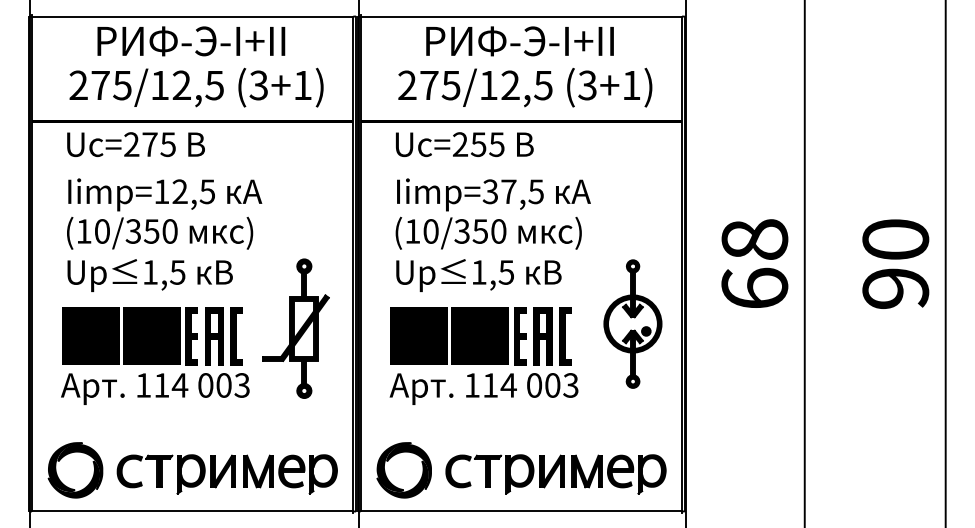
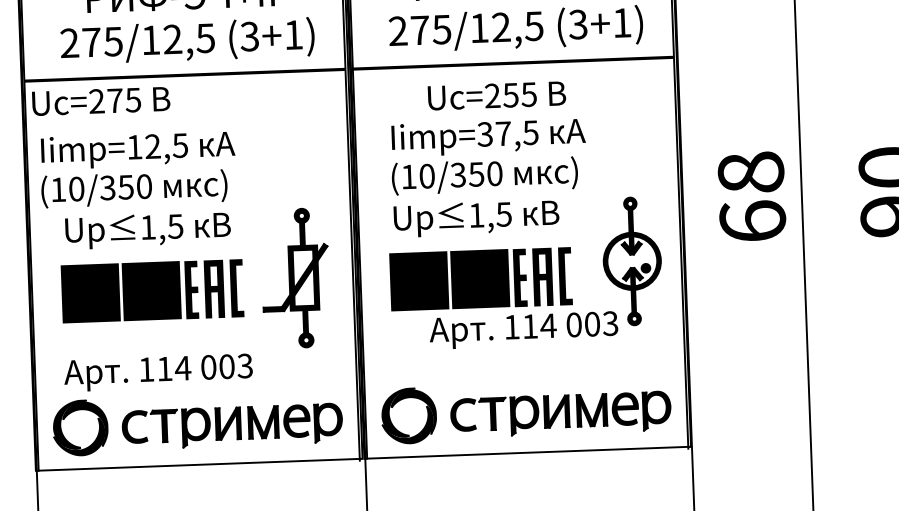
text: (135, 144) -> (100, 101), moved
text: (464, 144) -> (496, 95), moved
text: (164, 213) -> (138, 168), moved
text: (155, 388) -> (158, 372), moved
text: (483, 388) -> (523, 329), moved

